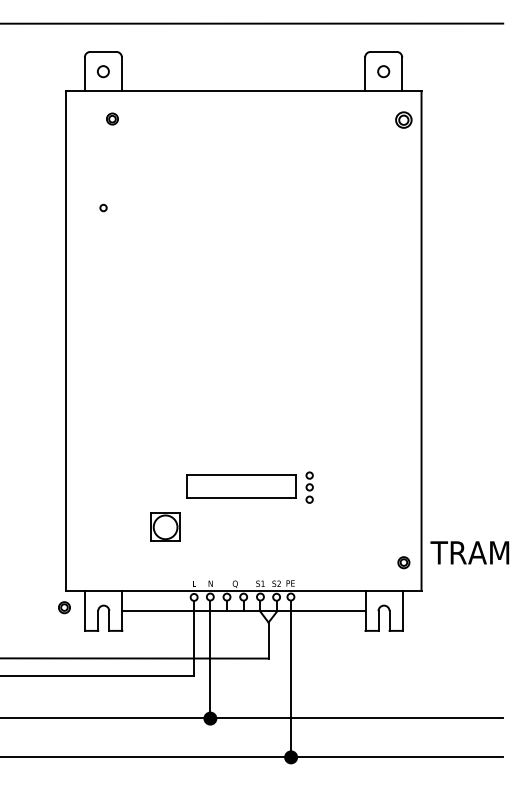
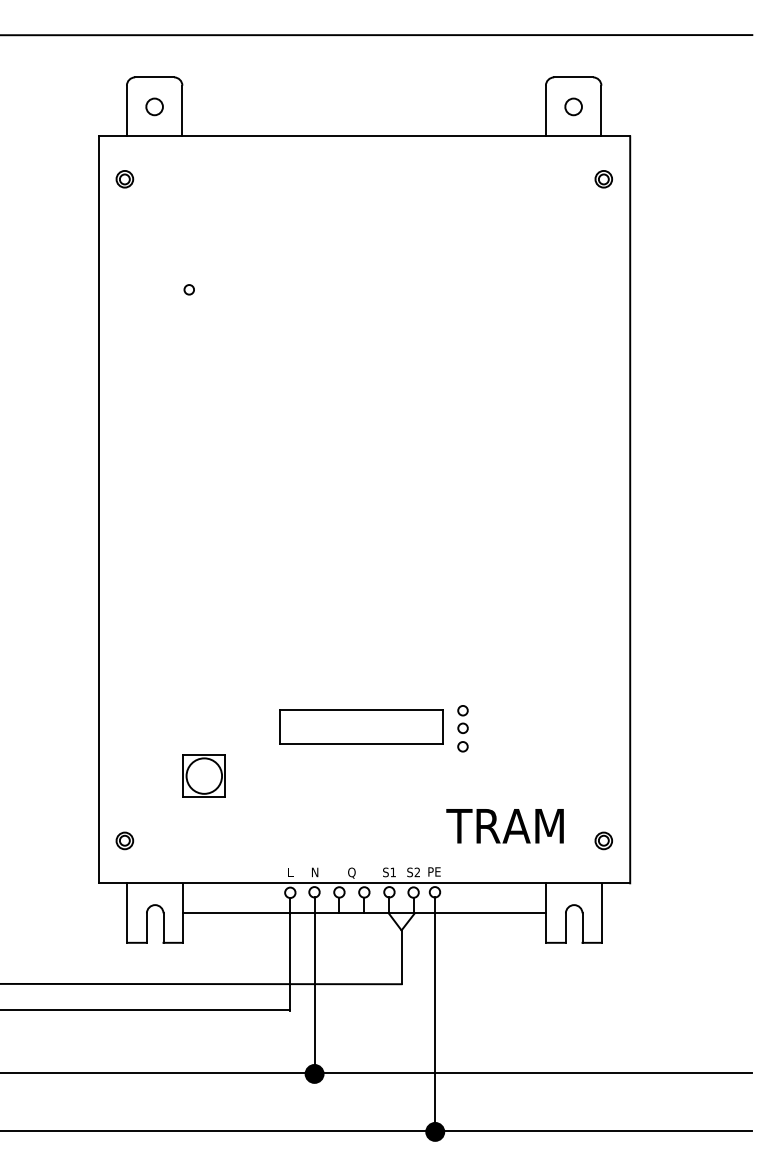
part: (112, 118) -> (124, 178), moved
part: (403, 119) -> (603, 178), size x0.71
circle: (103, 207) -> (189, 289), moved
part: (165, 526) -> (204, 774), moved
text: (469, 552) -> (504, 825), moved
part: (64, 607) -> (124, 840), moved

